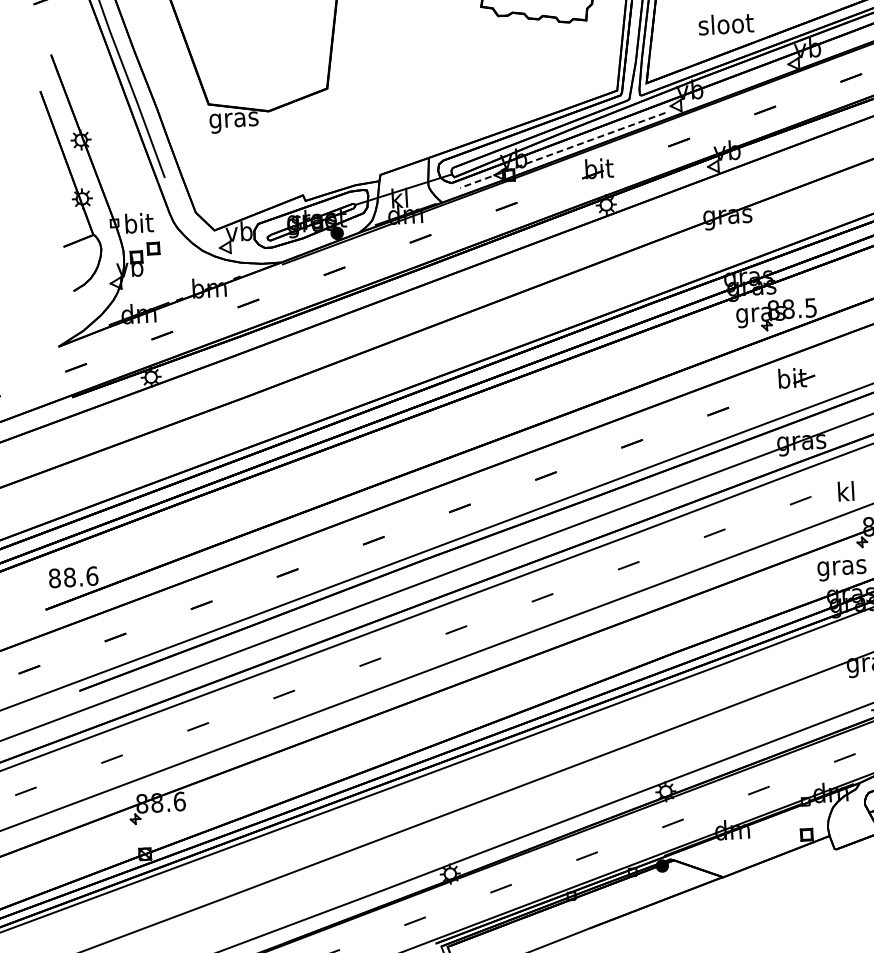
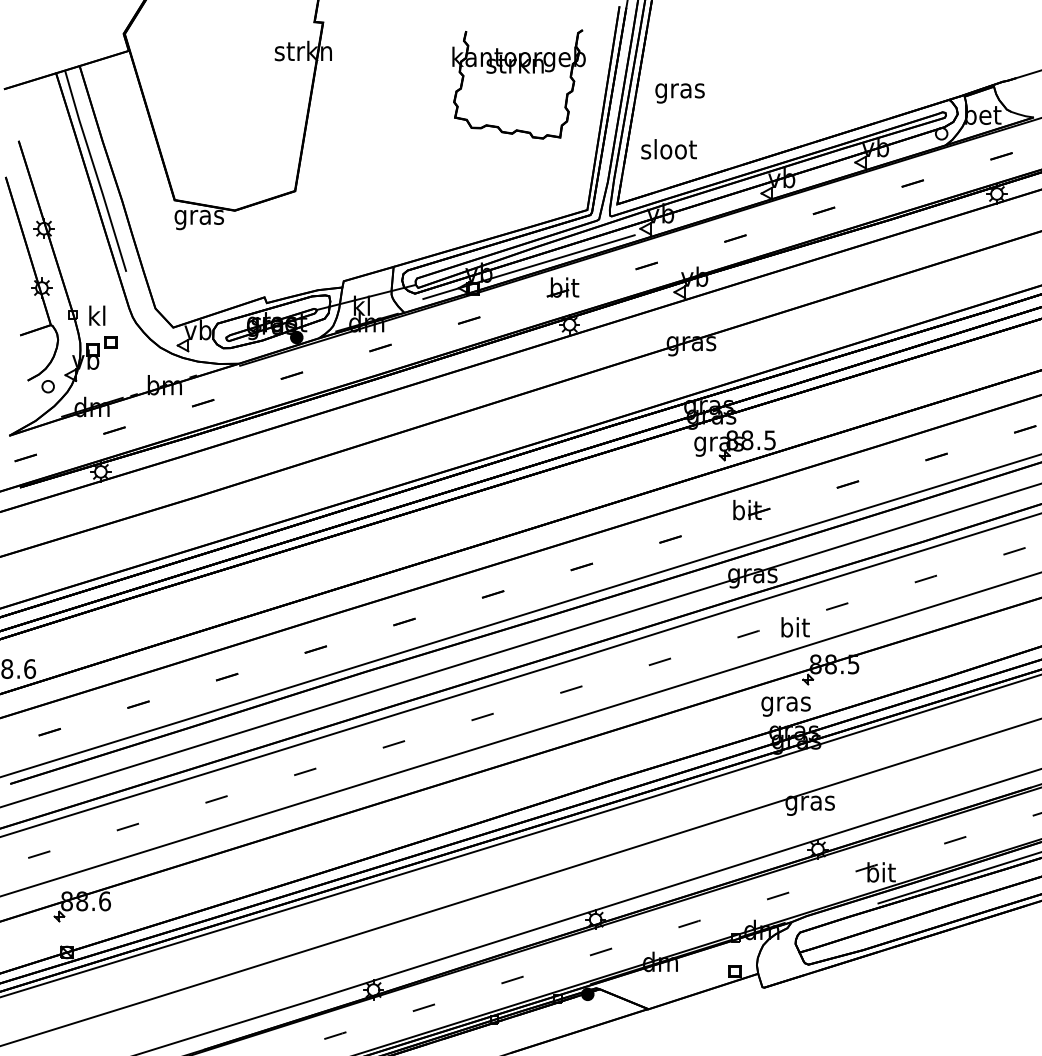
text: (725, 24) -> (668, 149), moved
line: (562, 150) -> (528, 267), dashed -> solid
text: (139, 222) -> (98, 315), bit -> kl
part: (93, 295) -> (47, 386), added
text: (846, 491) -> (795, 627), kl -> bit

